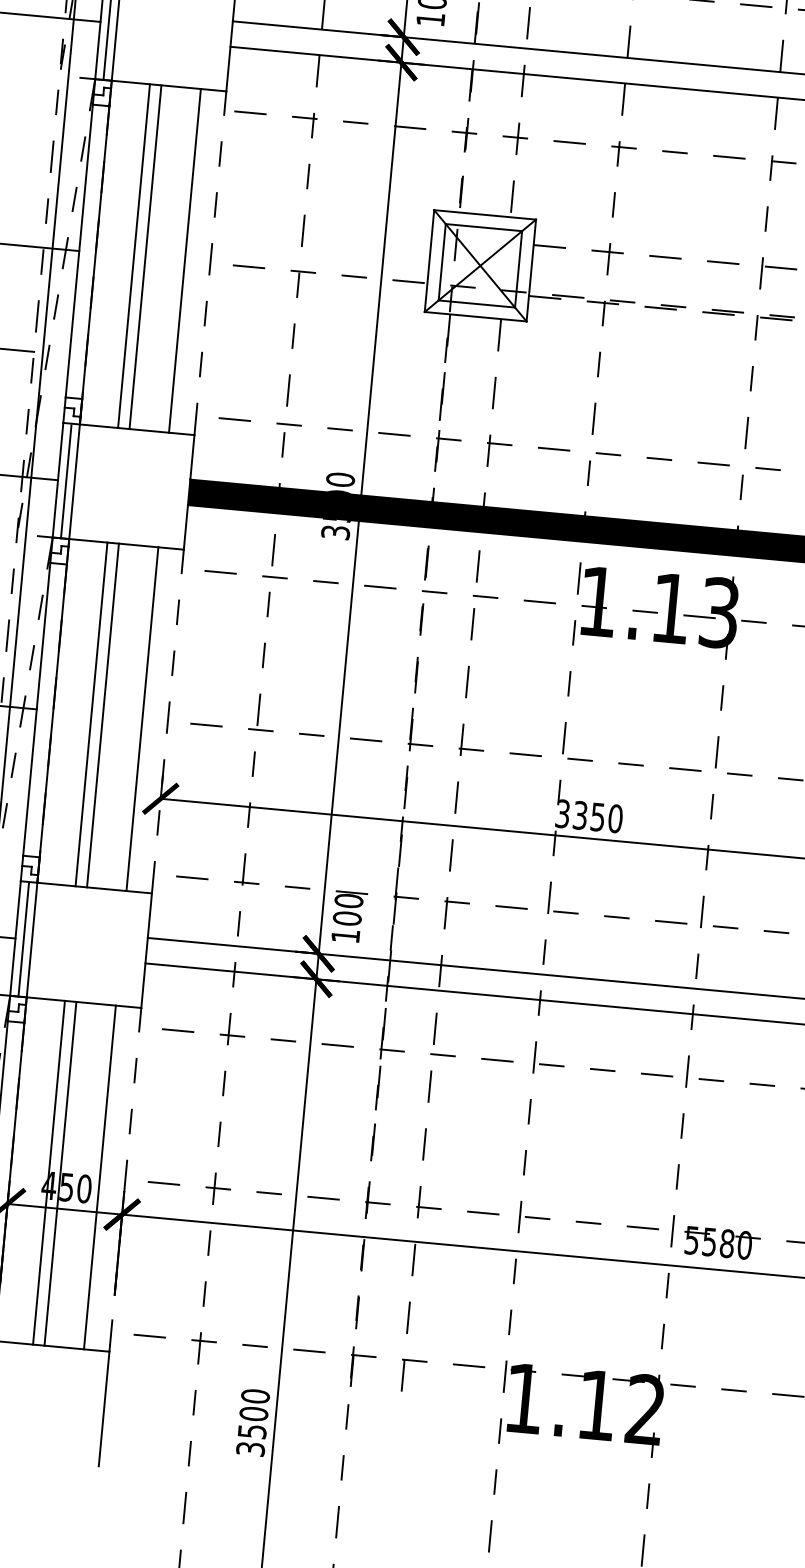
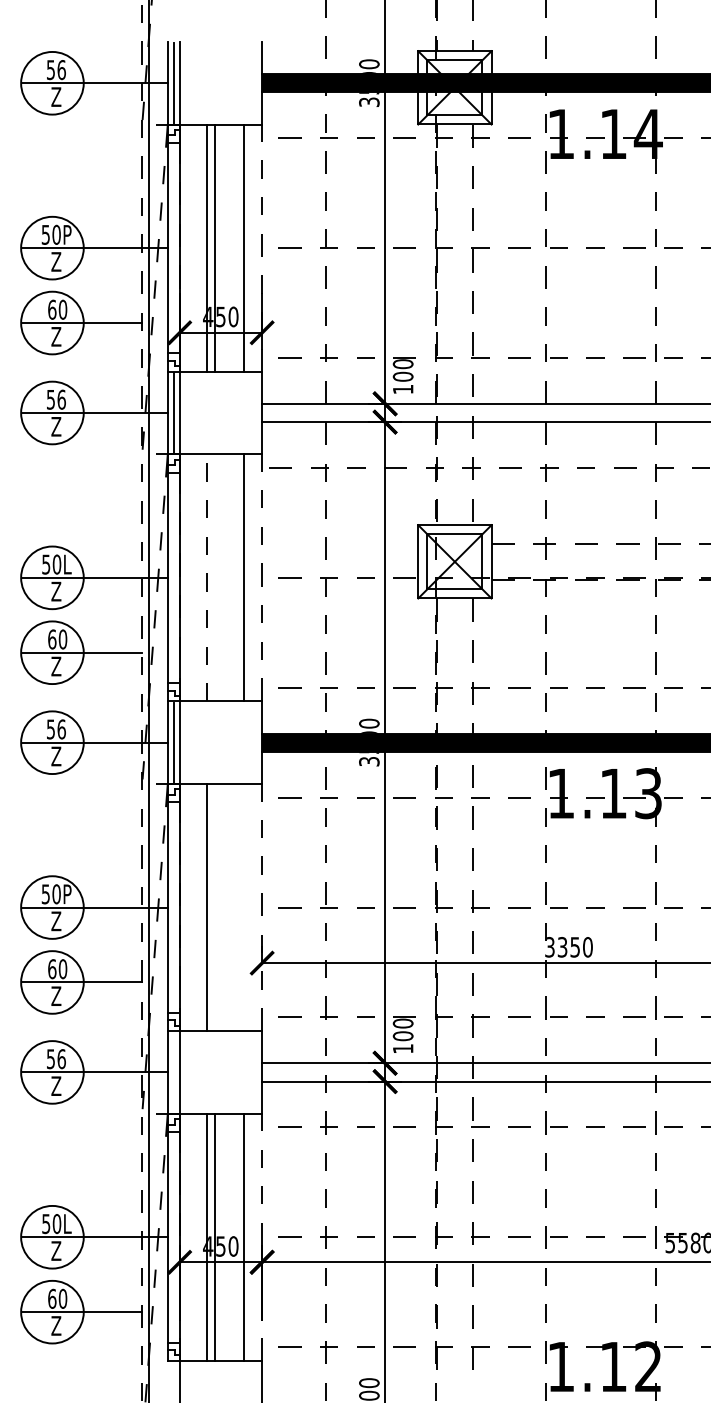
line: (134, 255) -> (207, 577), solid -> dashed
line: (145, 256) -> (215, 577), removed
line: (103, 715) -> (215, 907), removed
line: (141, 719) -> (243, 907), removed
line: (23, 939) -> (173, 1072), removed

